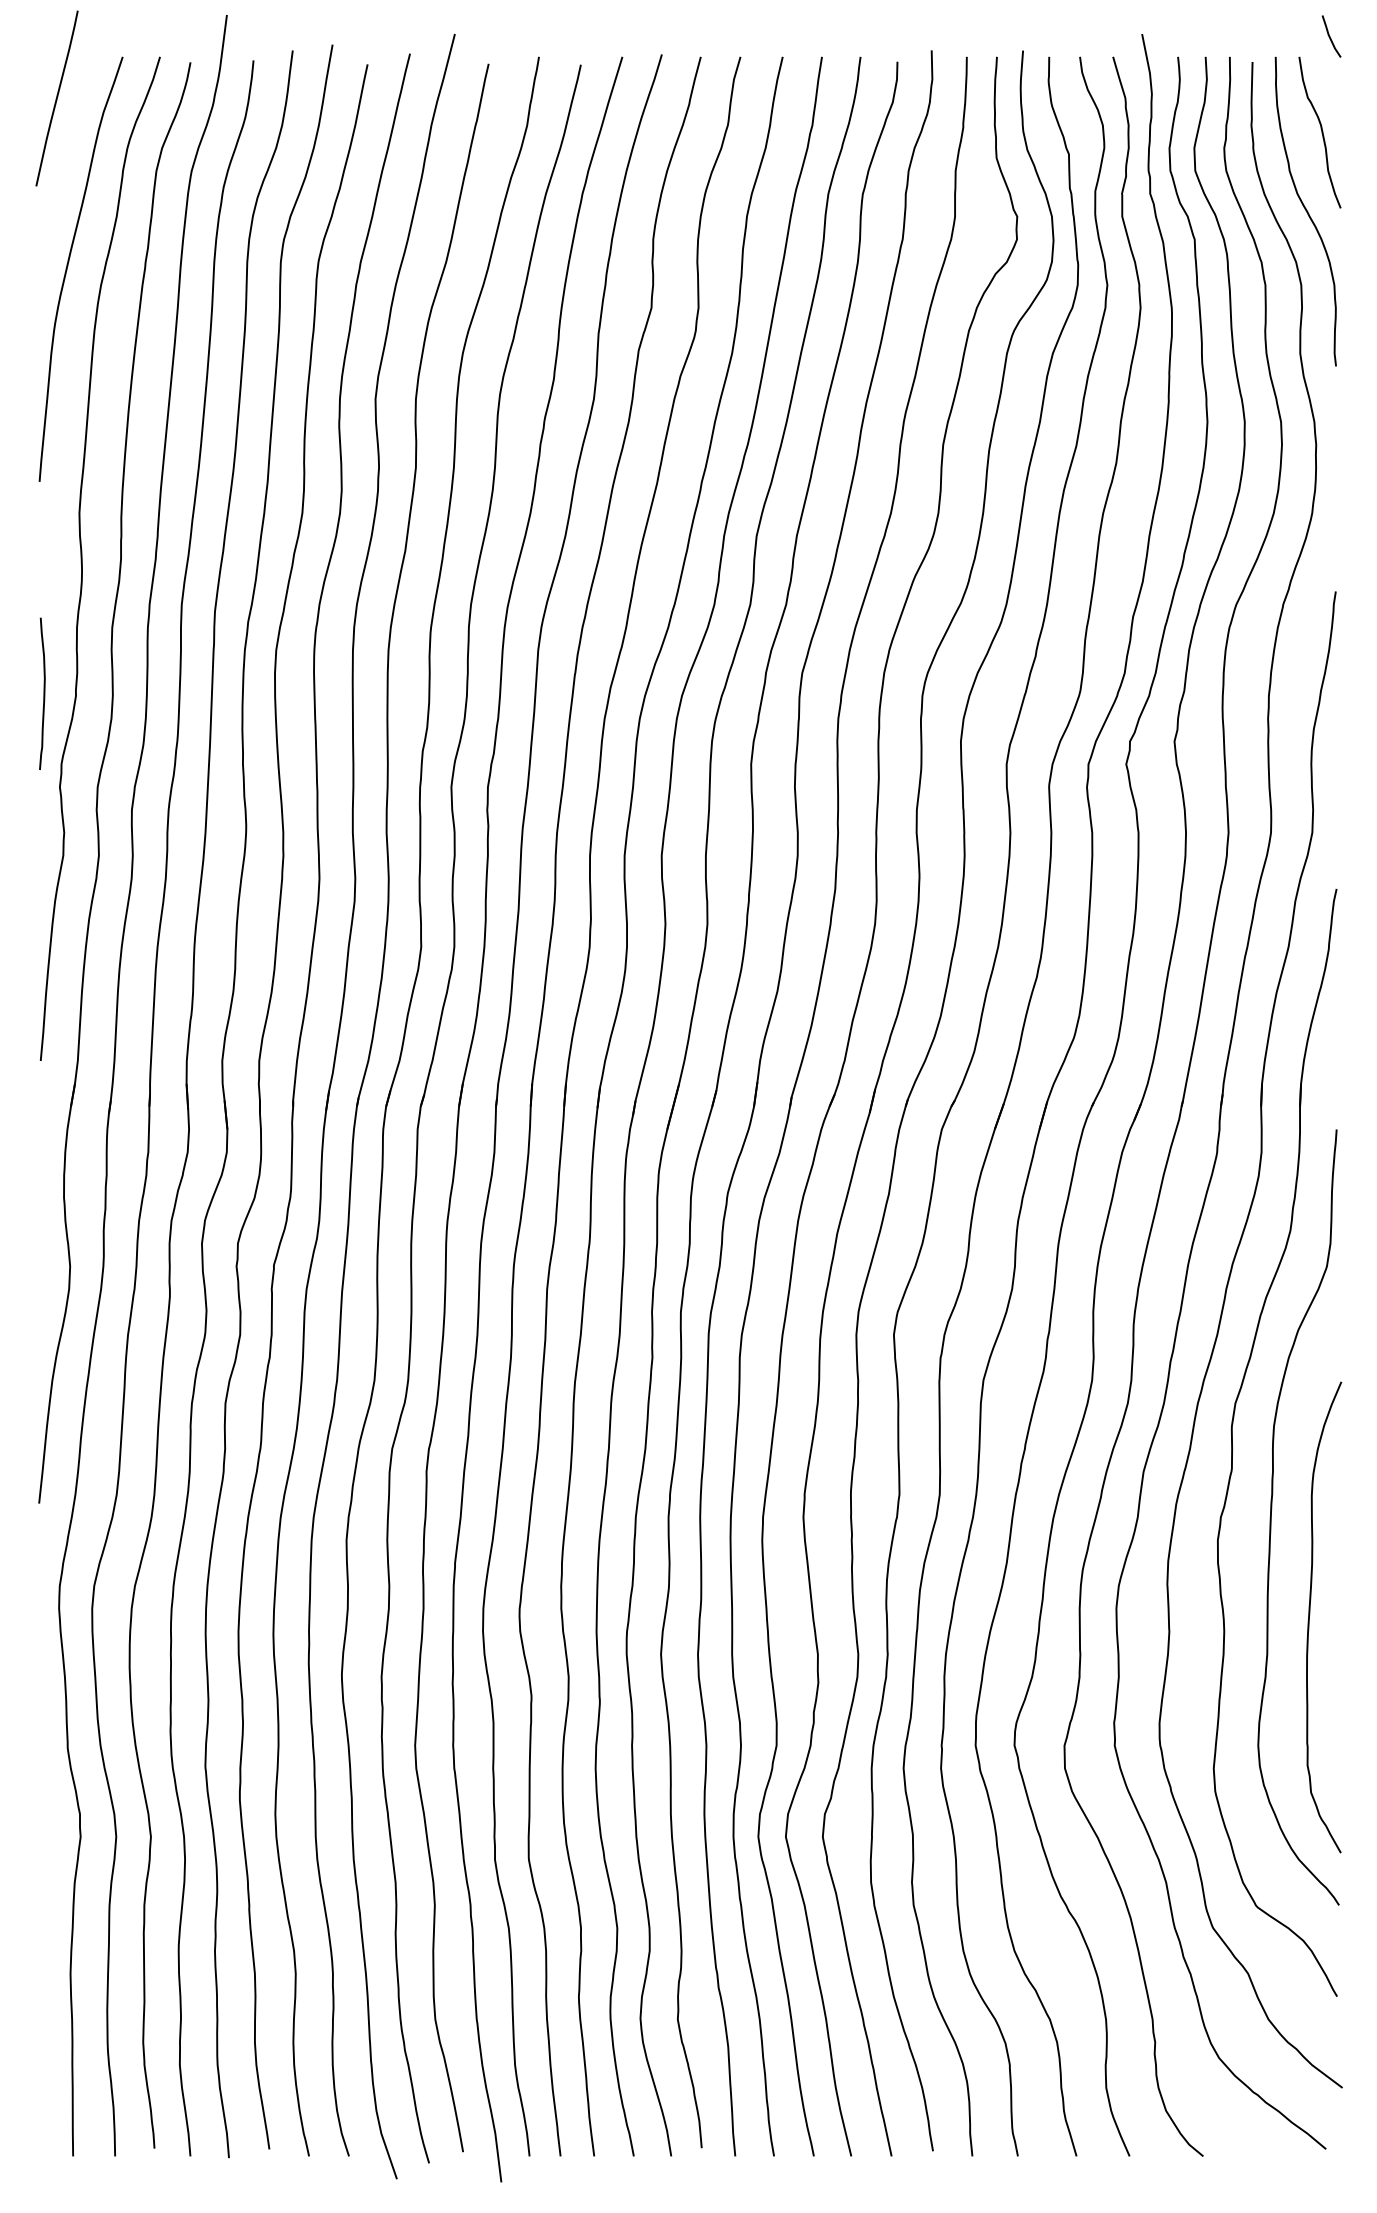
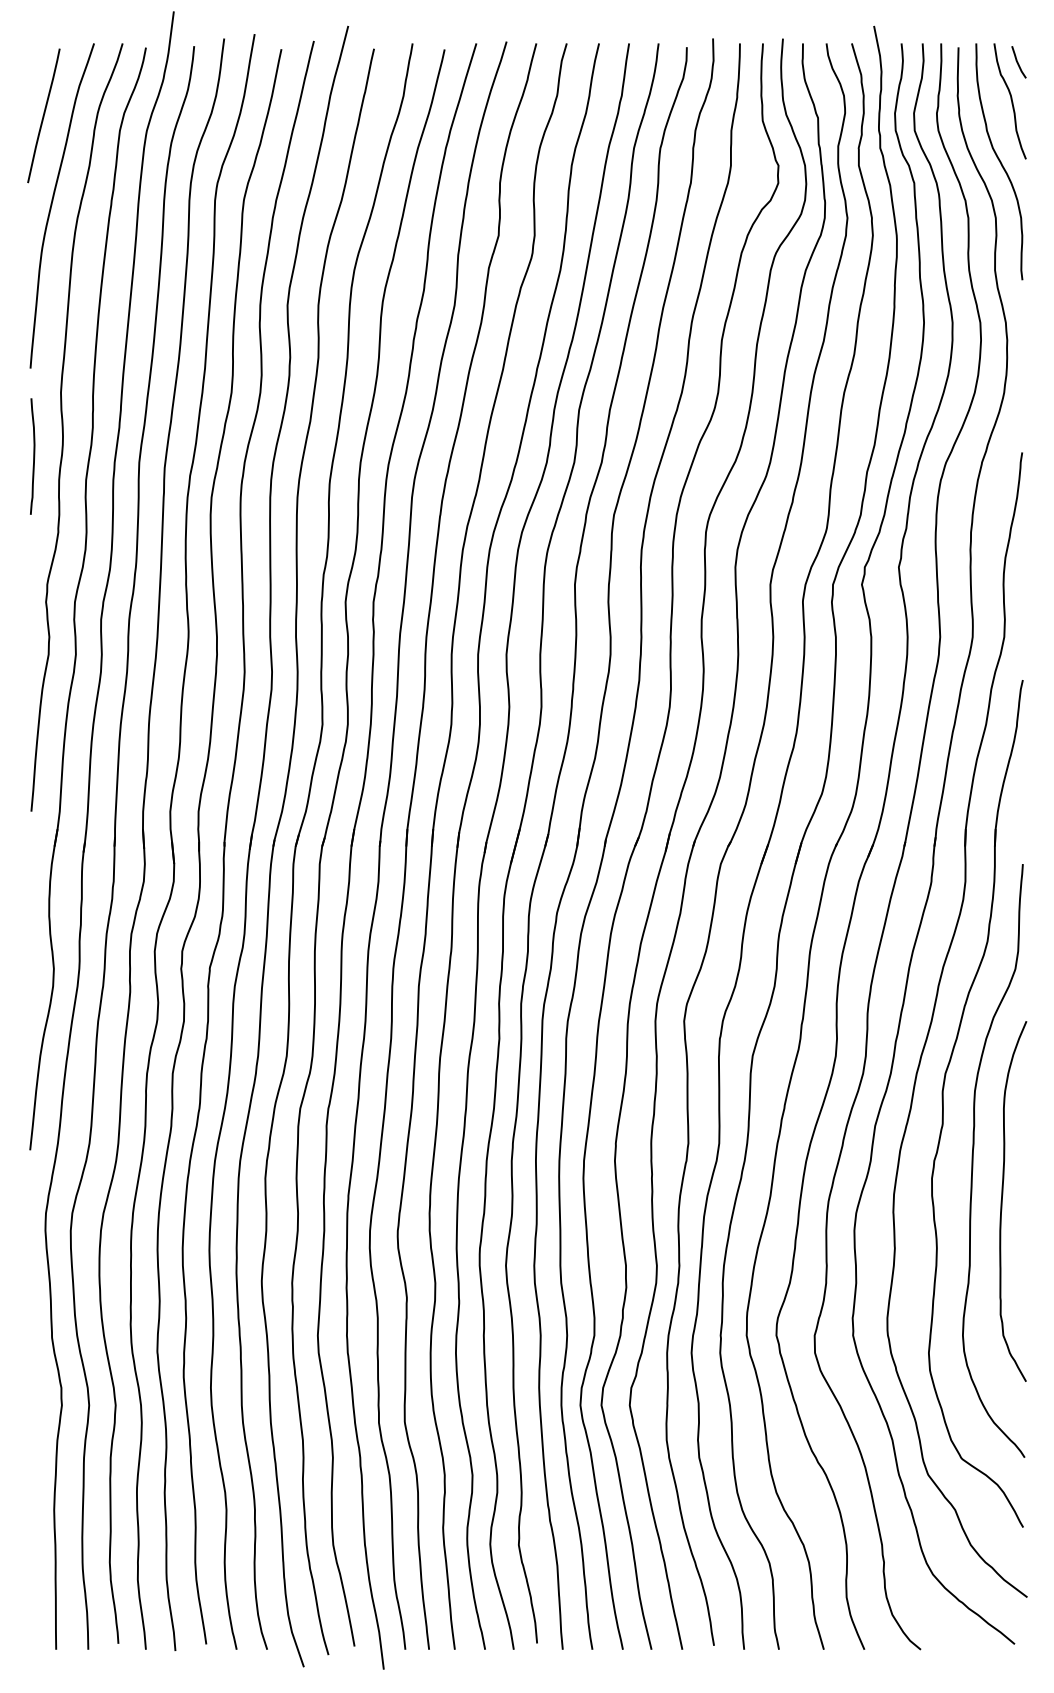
line: (1330, 36) -> (1018, 62), moved
curve: (56, 98) -> (43, 115), moved
curve: (43, 693) -> (33, 456), moved
curve: (1310, 1615) -> (1002, 1199), moved

